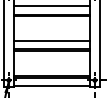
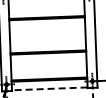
line: (51, 6) -> (46, 9), removed
line: (51, 40) -> (47, 43), removed
line: (51, 86) -> (49, 89), solid -> dashed

